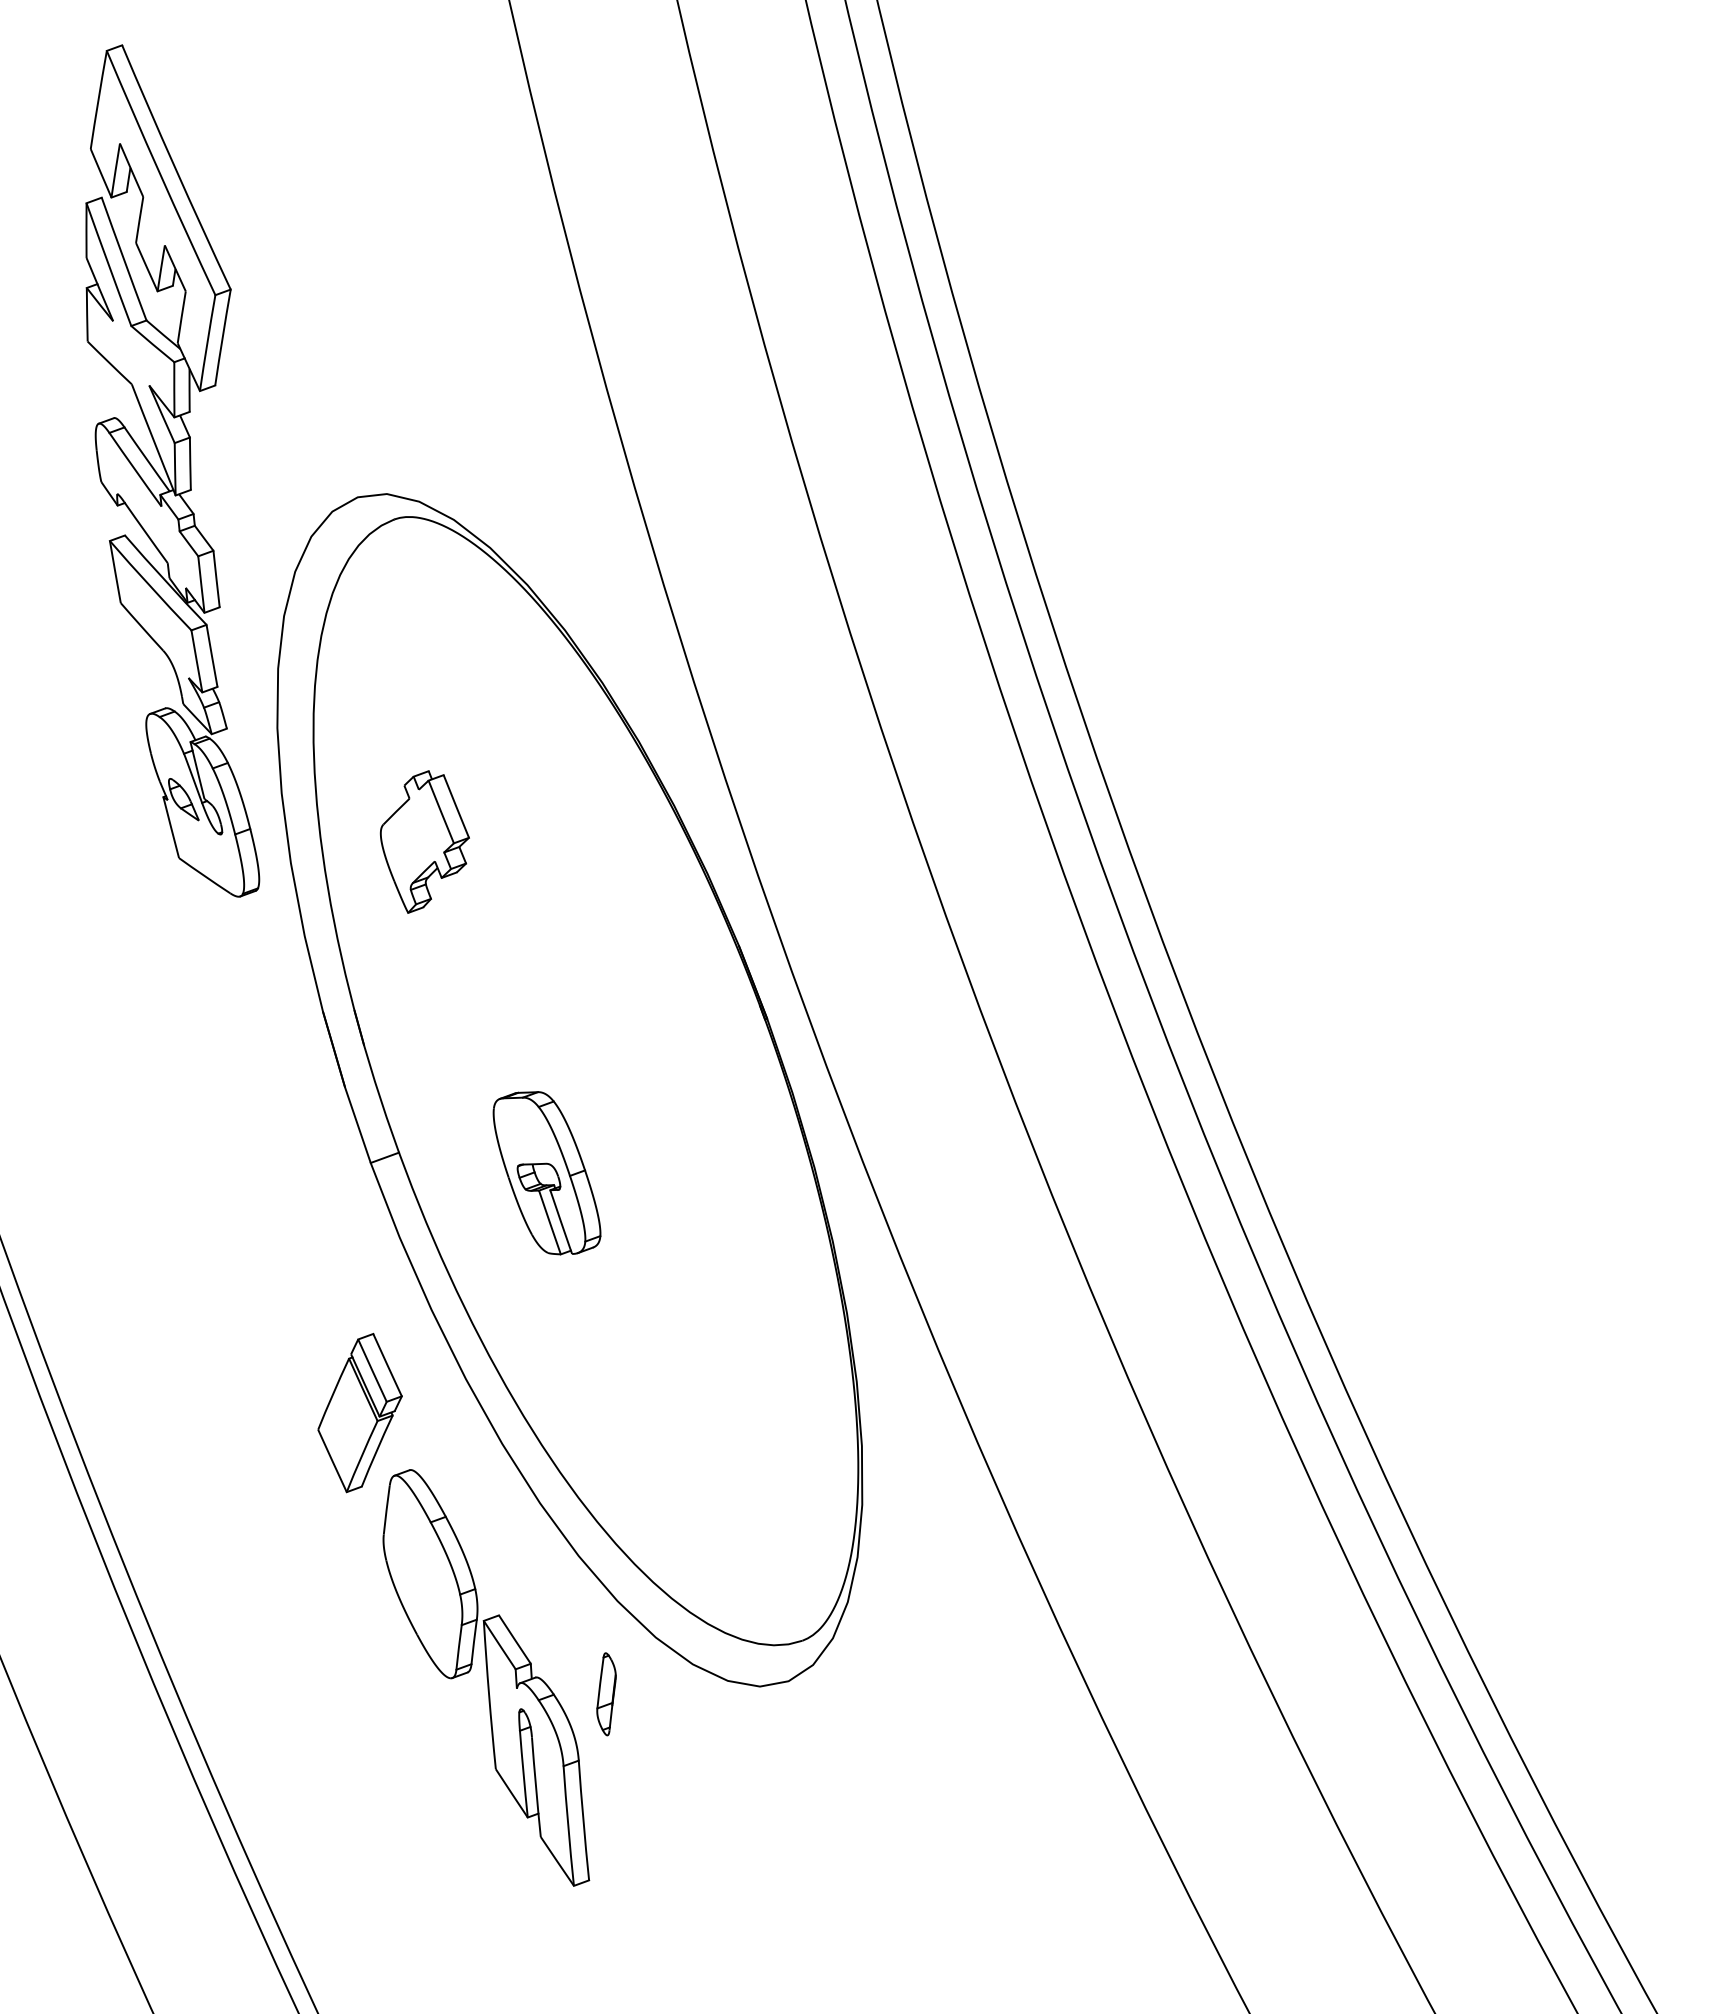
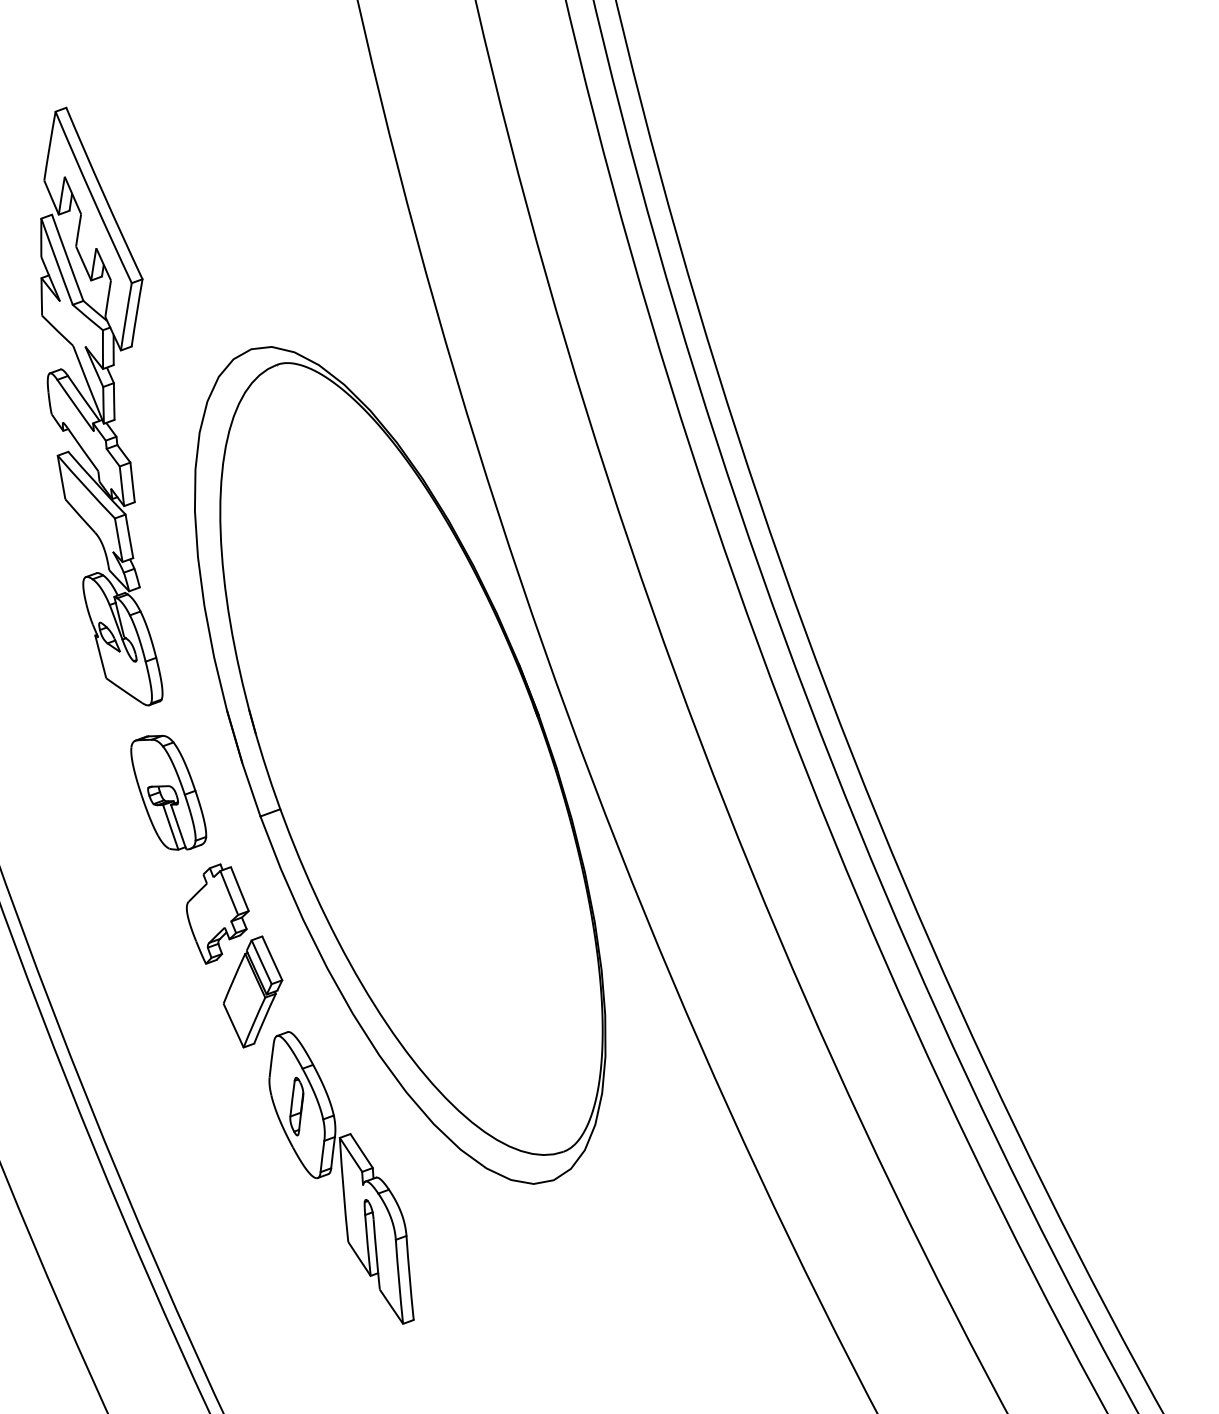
part: (172, 470) -> (101, 406), moved
part: (424, 841) -> (217, 913), moved
part: (546, 1173) -> (168, 792), moved
part: (606, 1694) -> (296, 1106), moved

